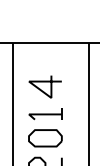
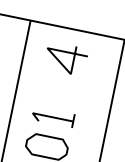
line: (44, 82) -> (66, 53), moved

